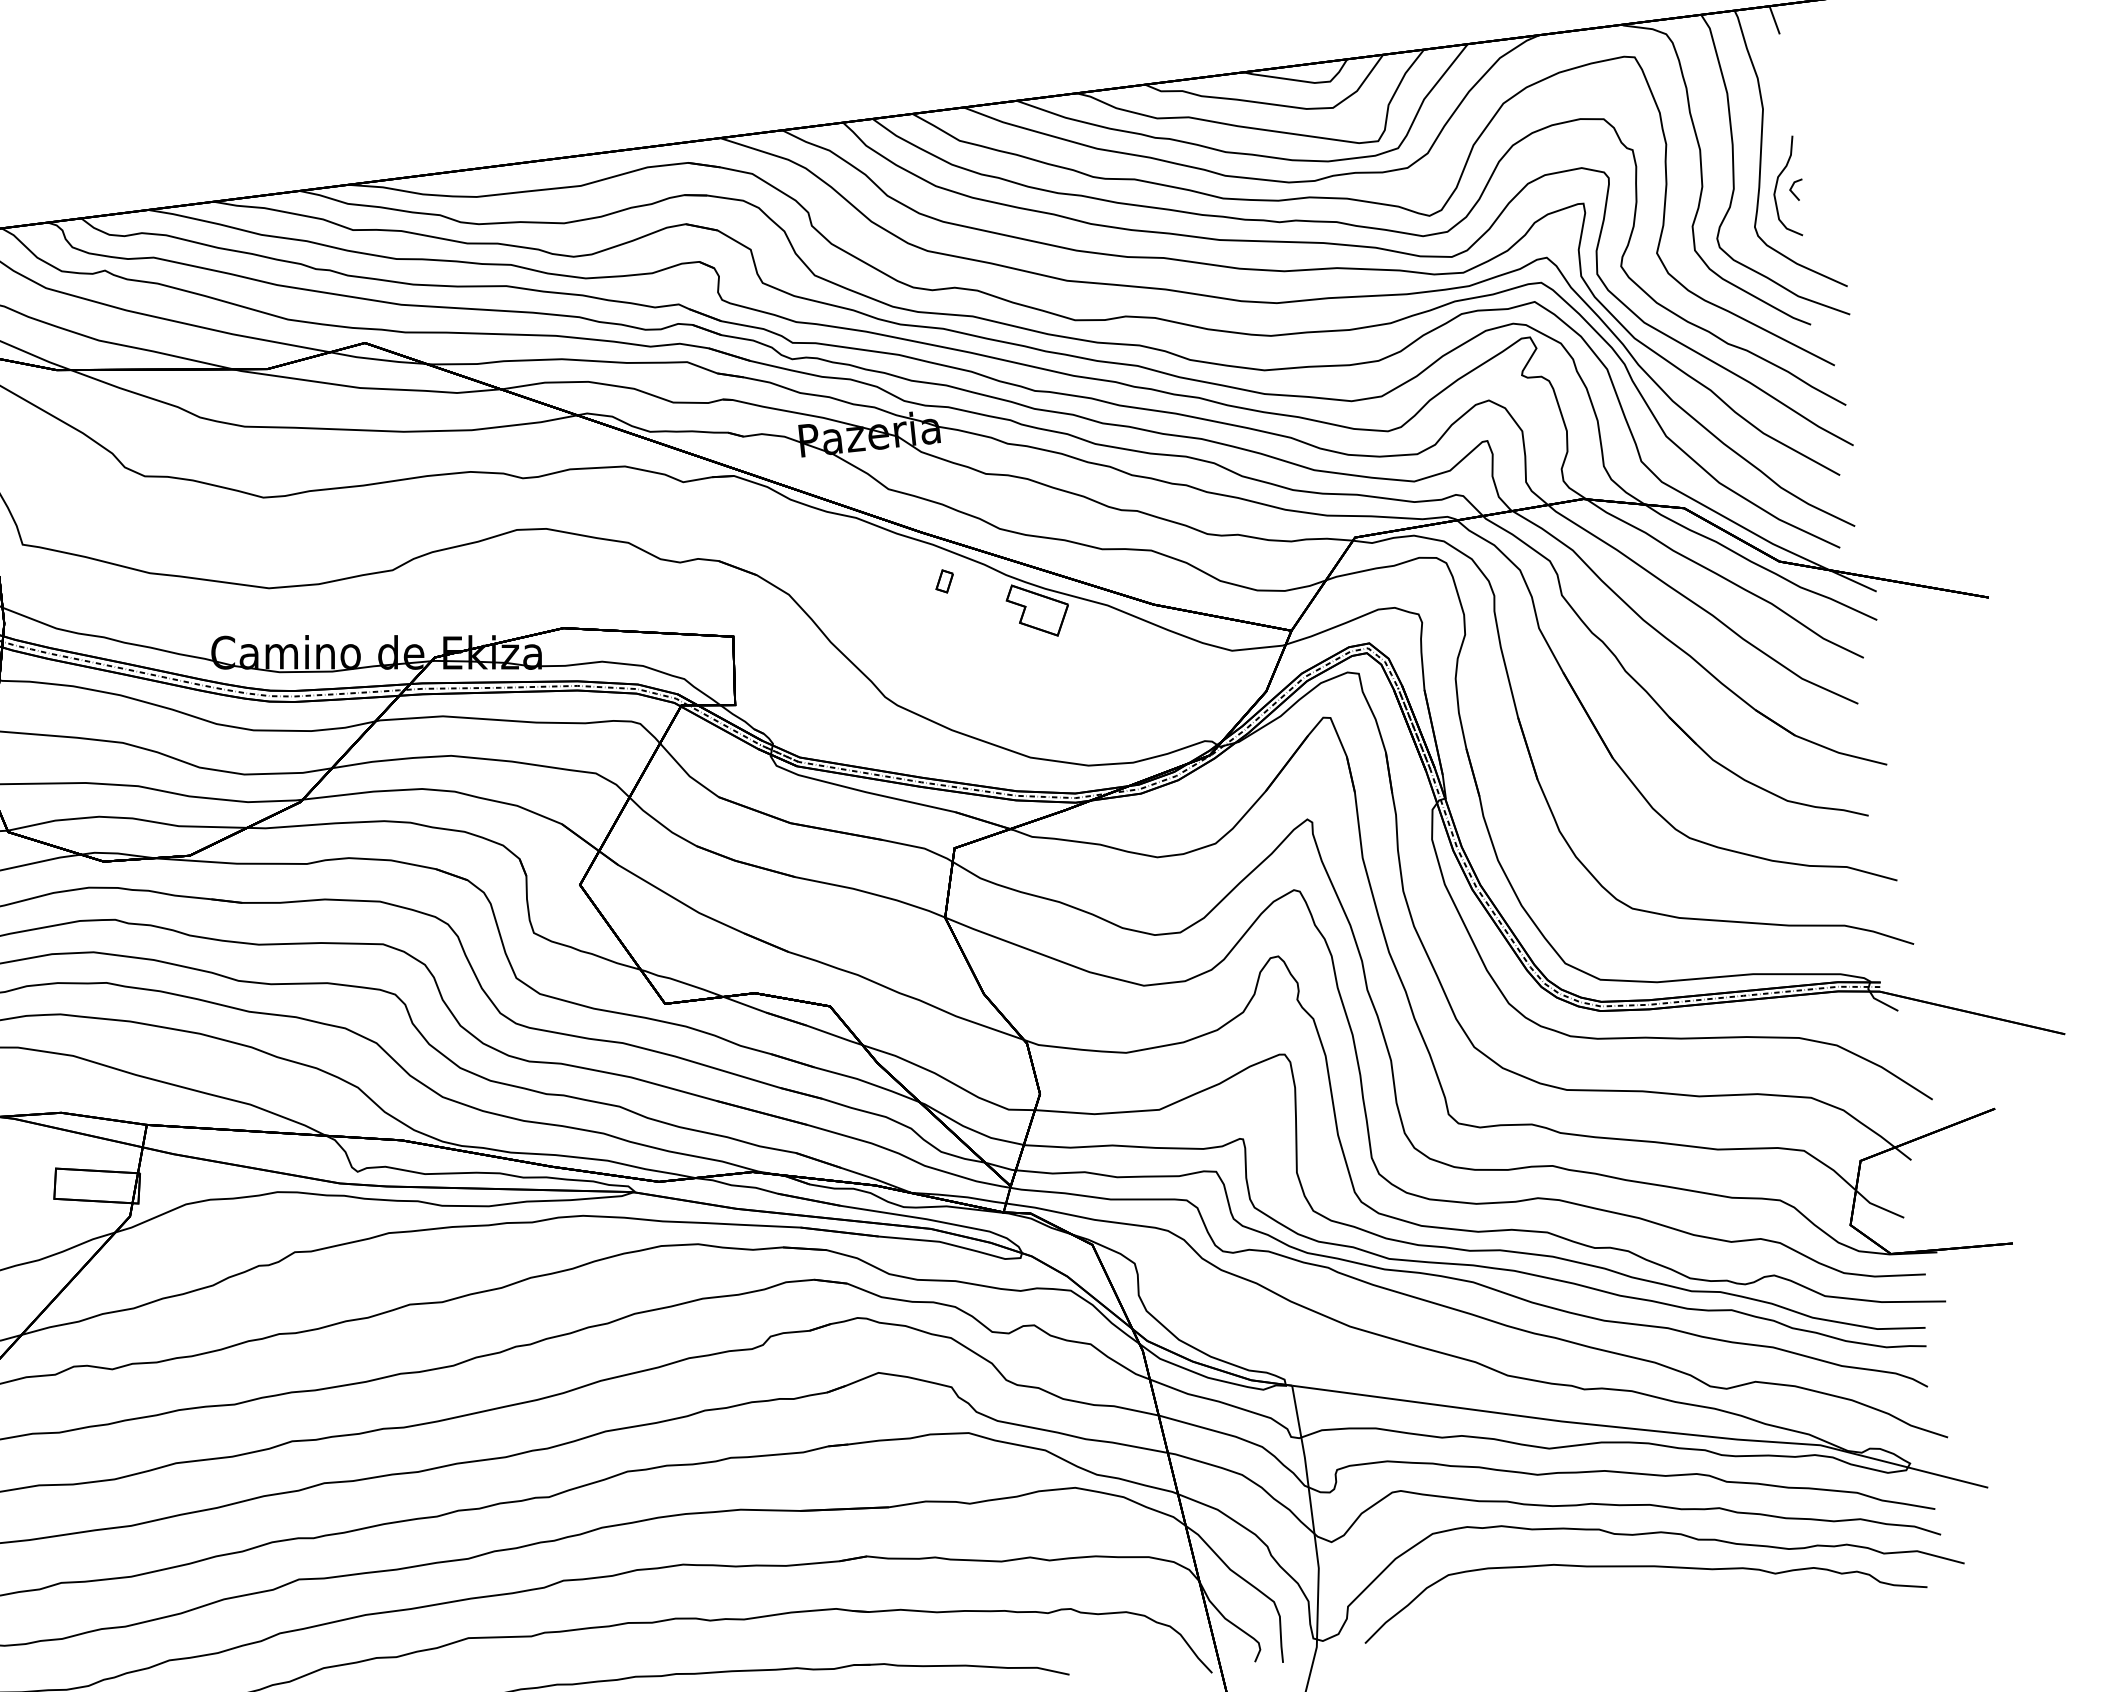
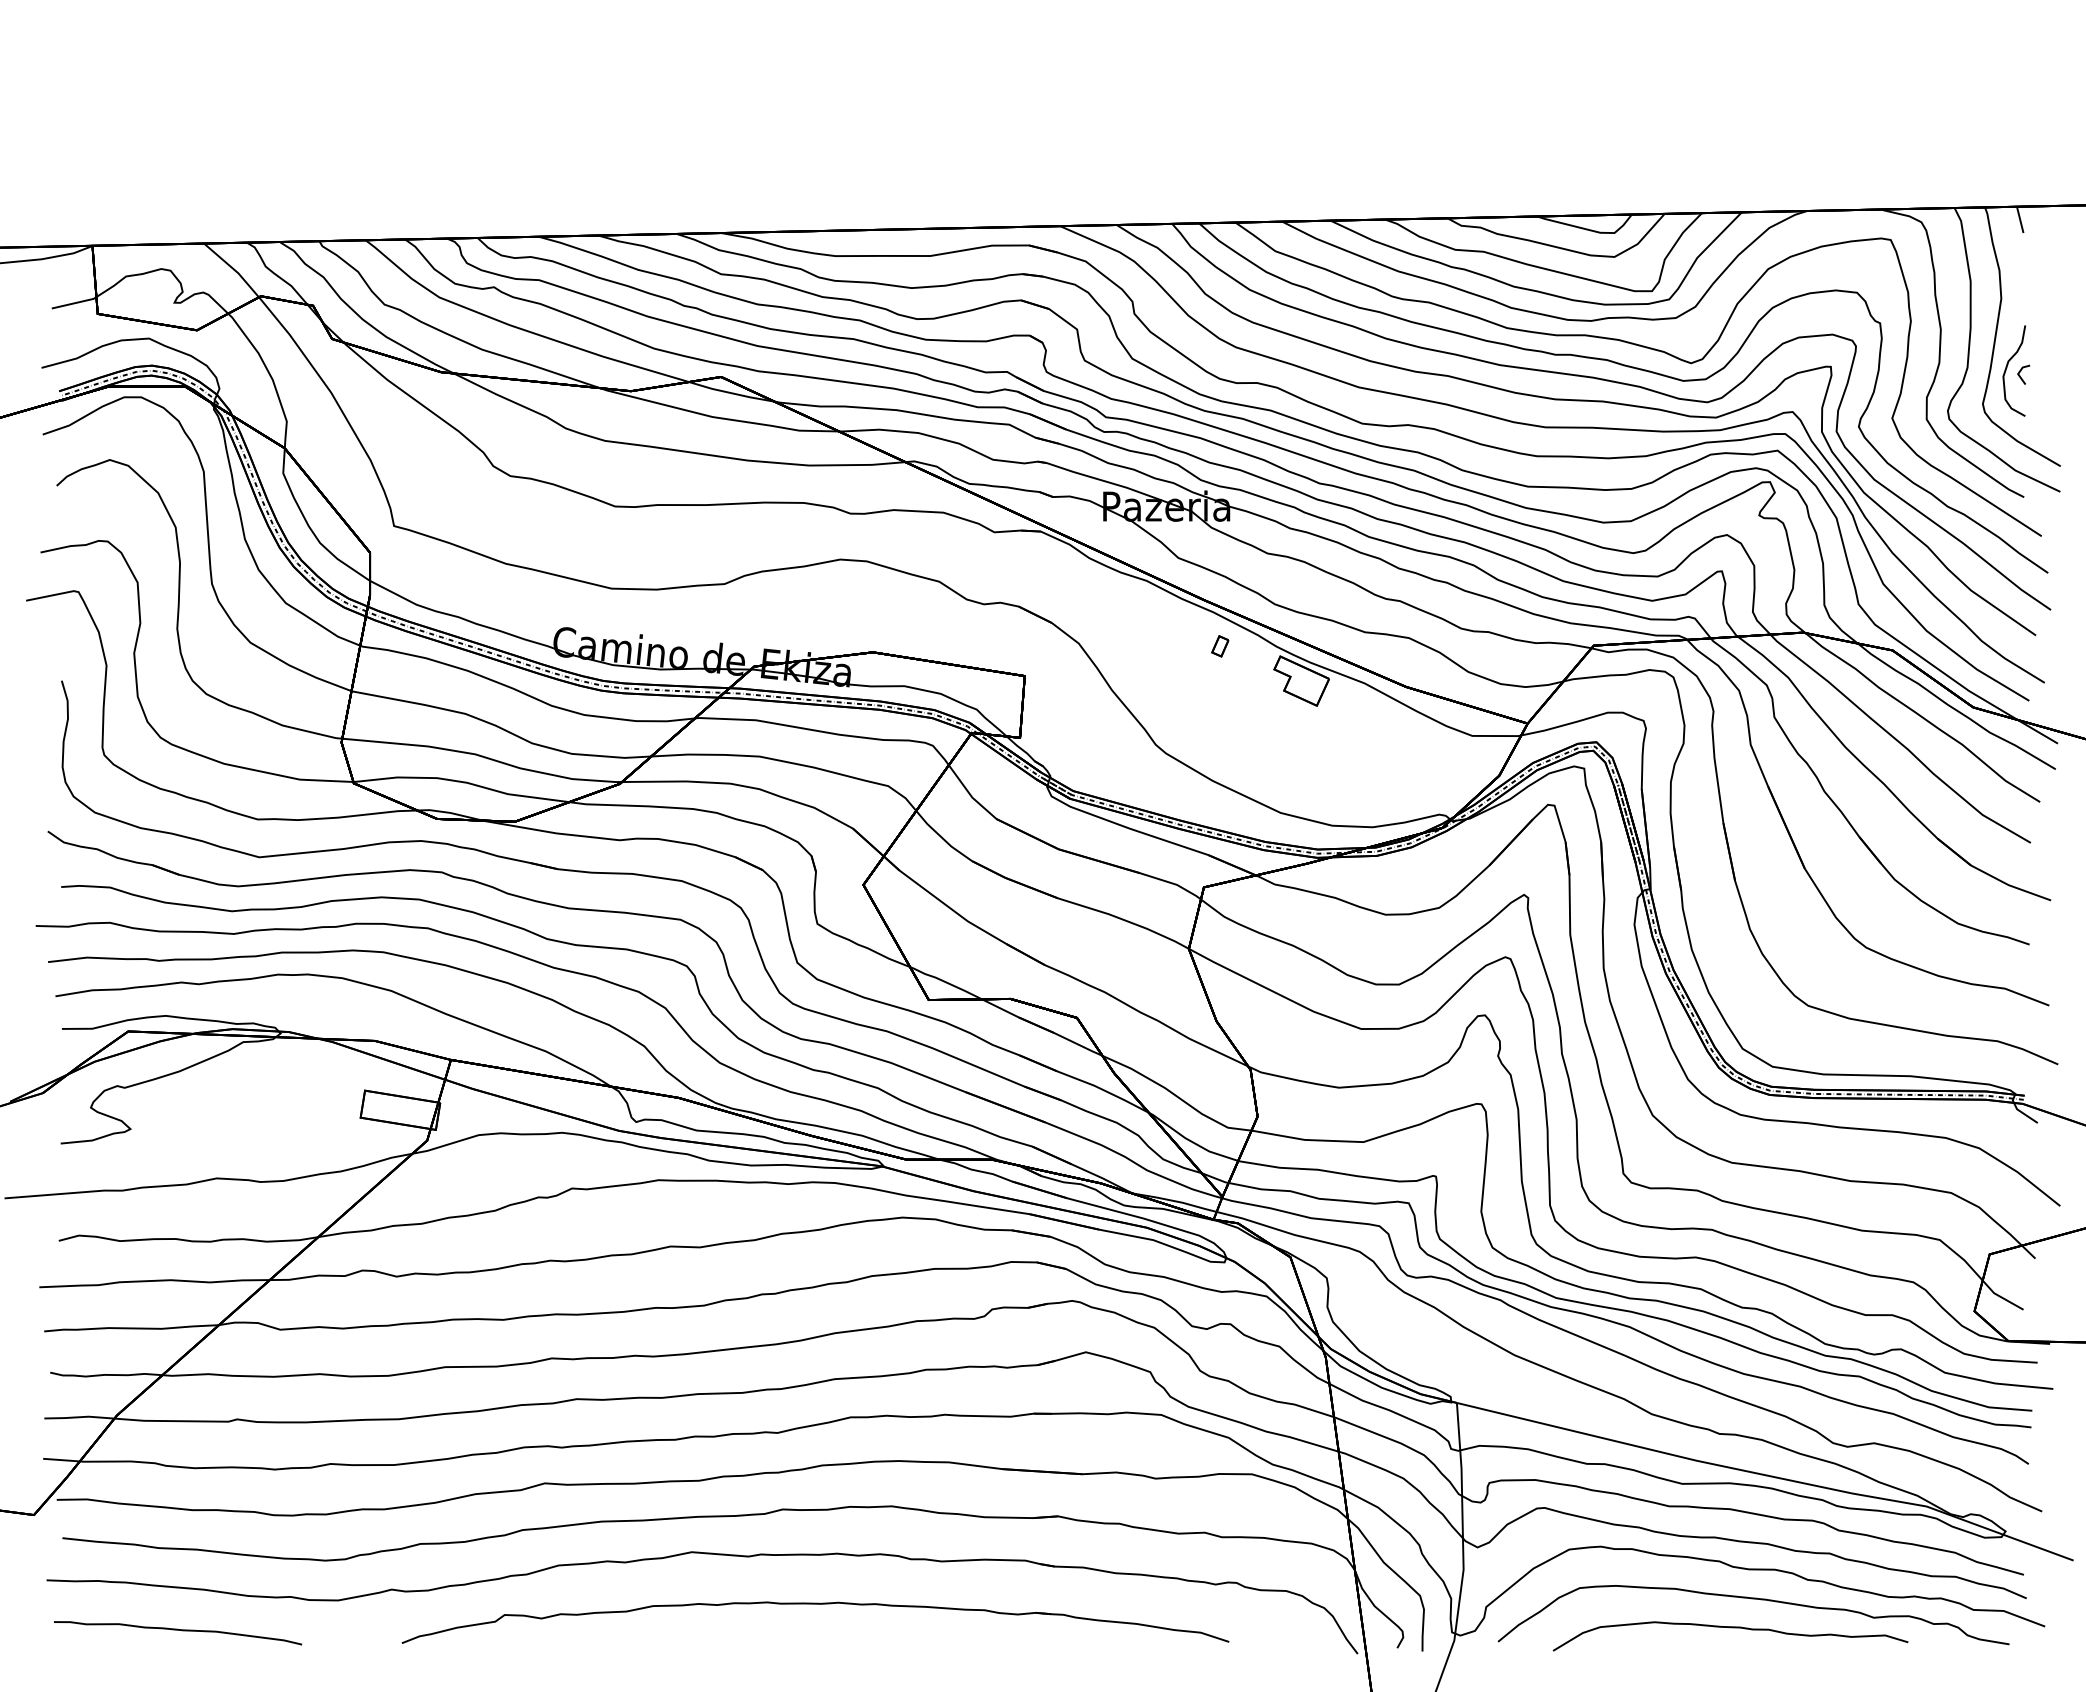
curve: (1618, 1602) -> (1730, 1628), added

